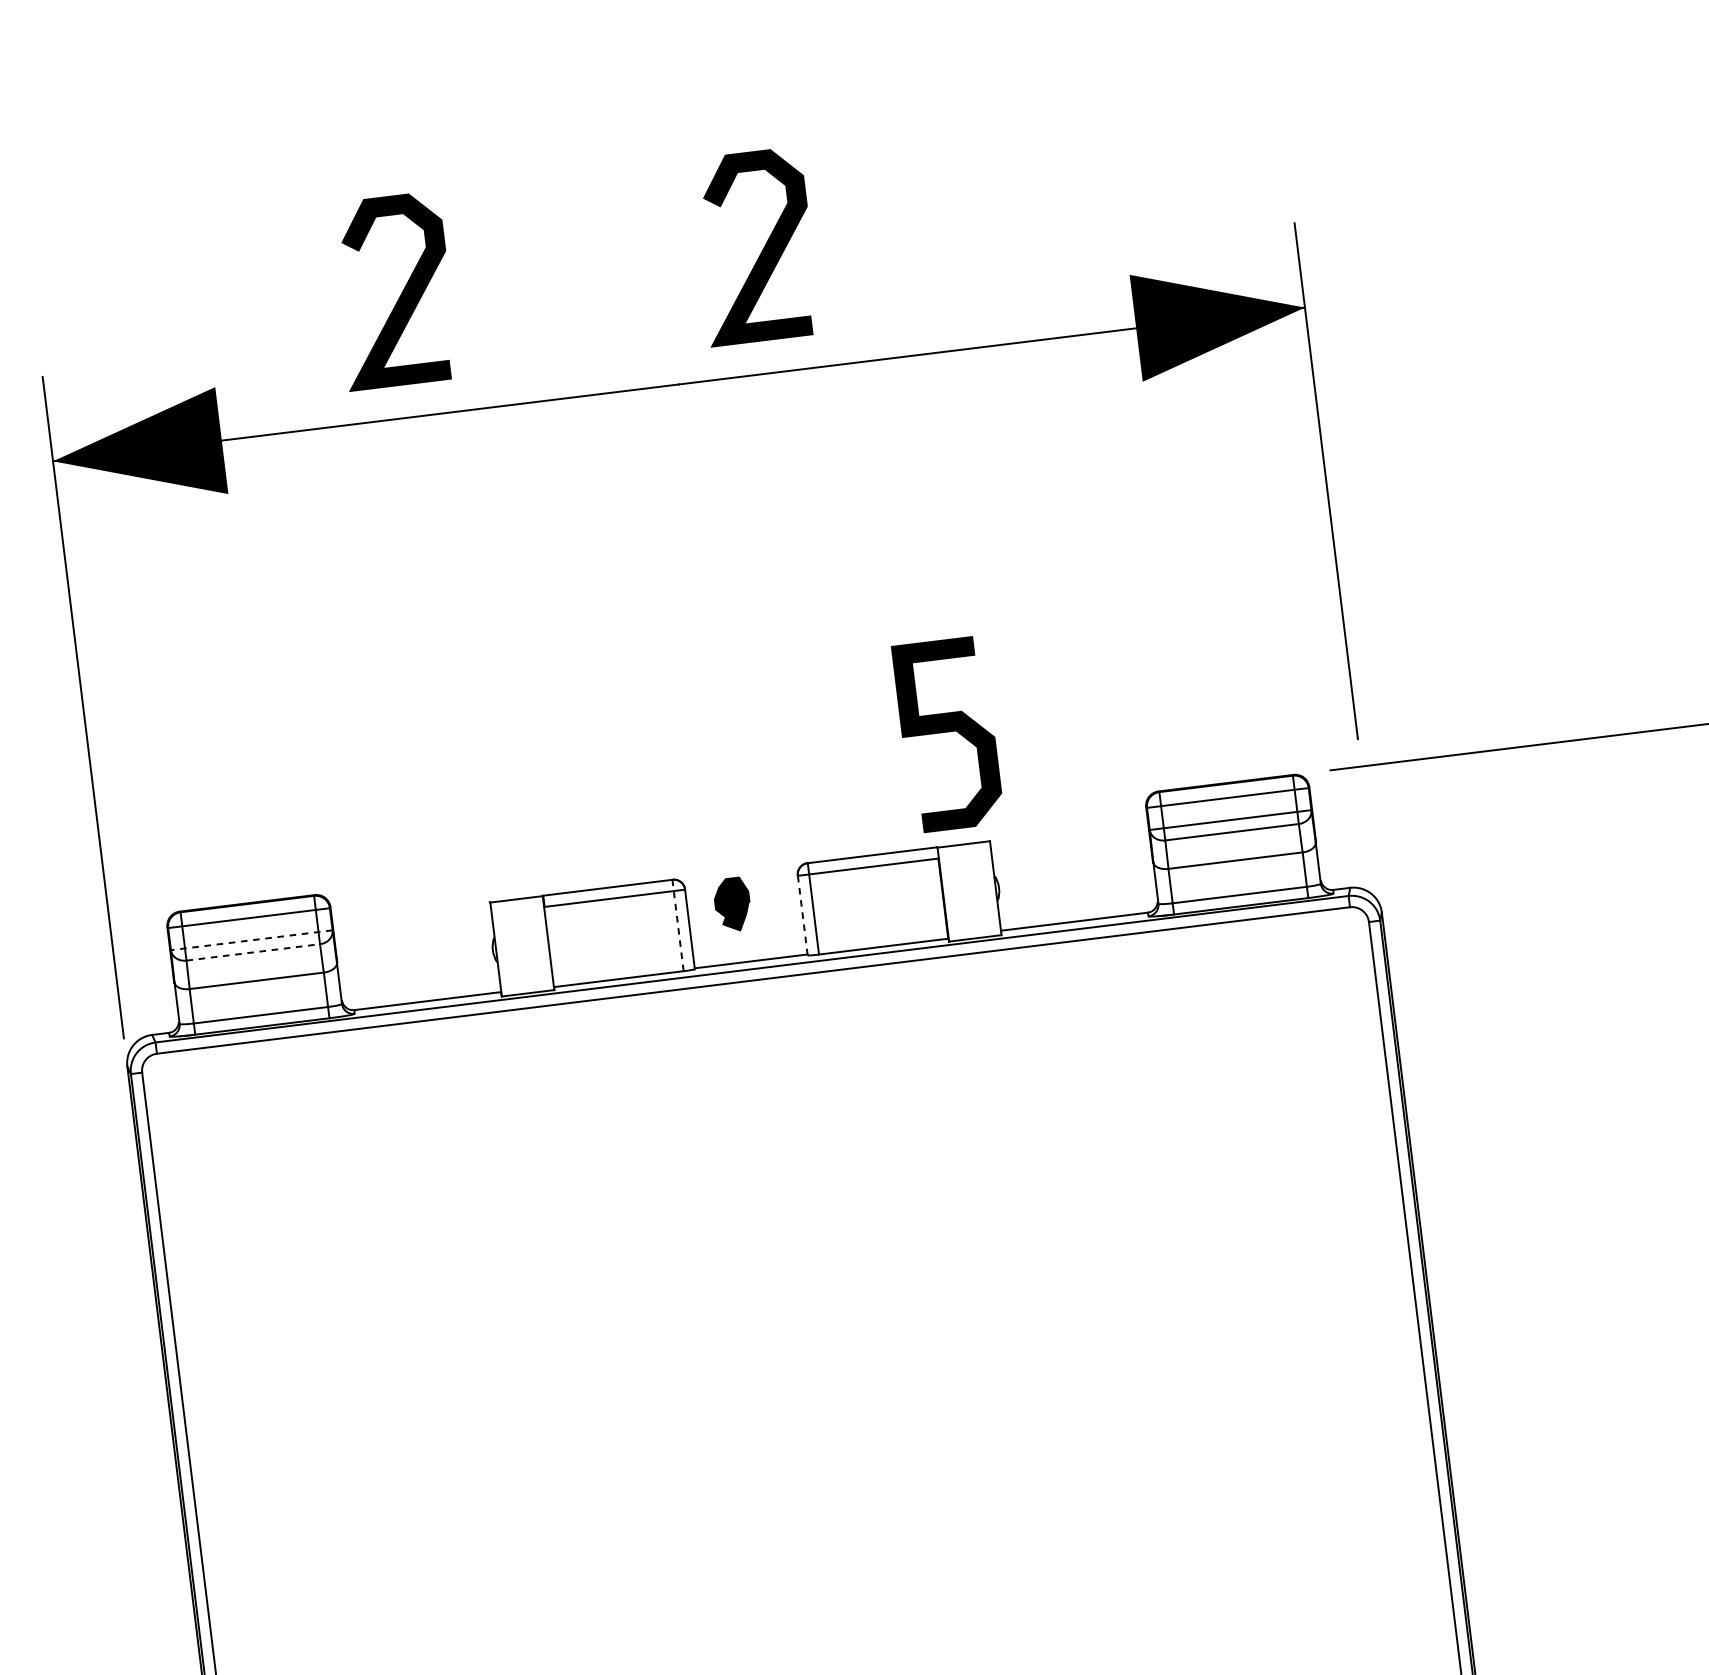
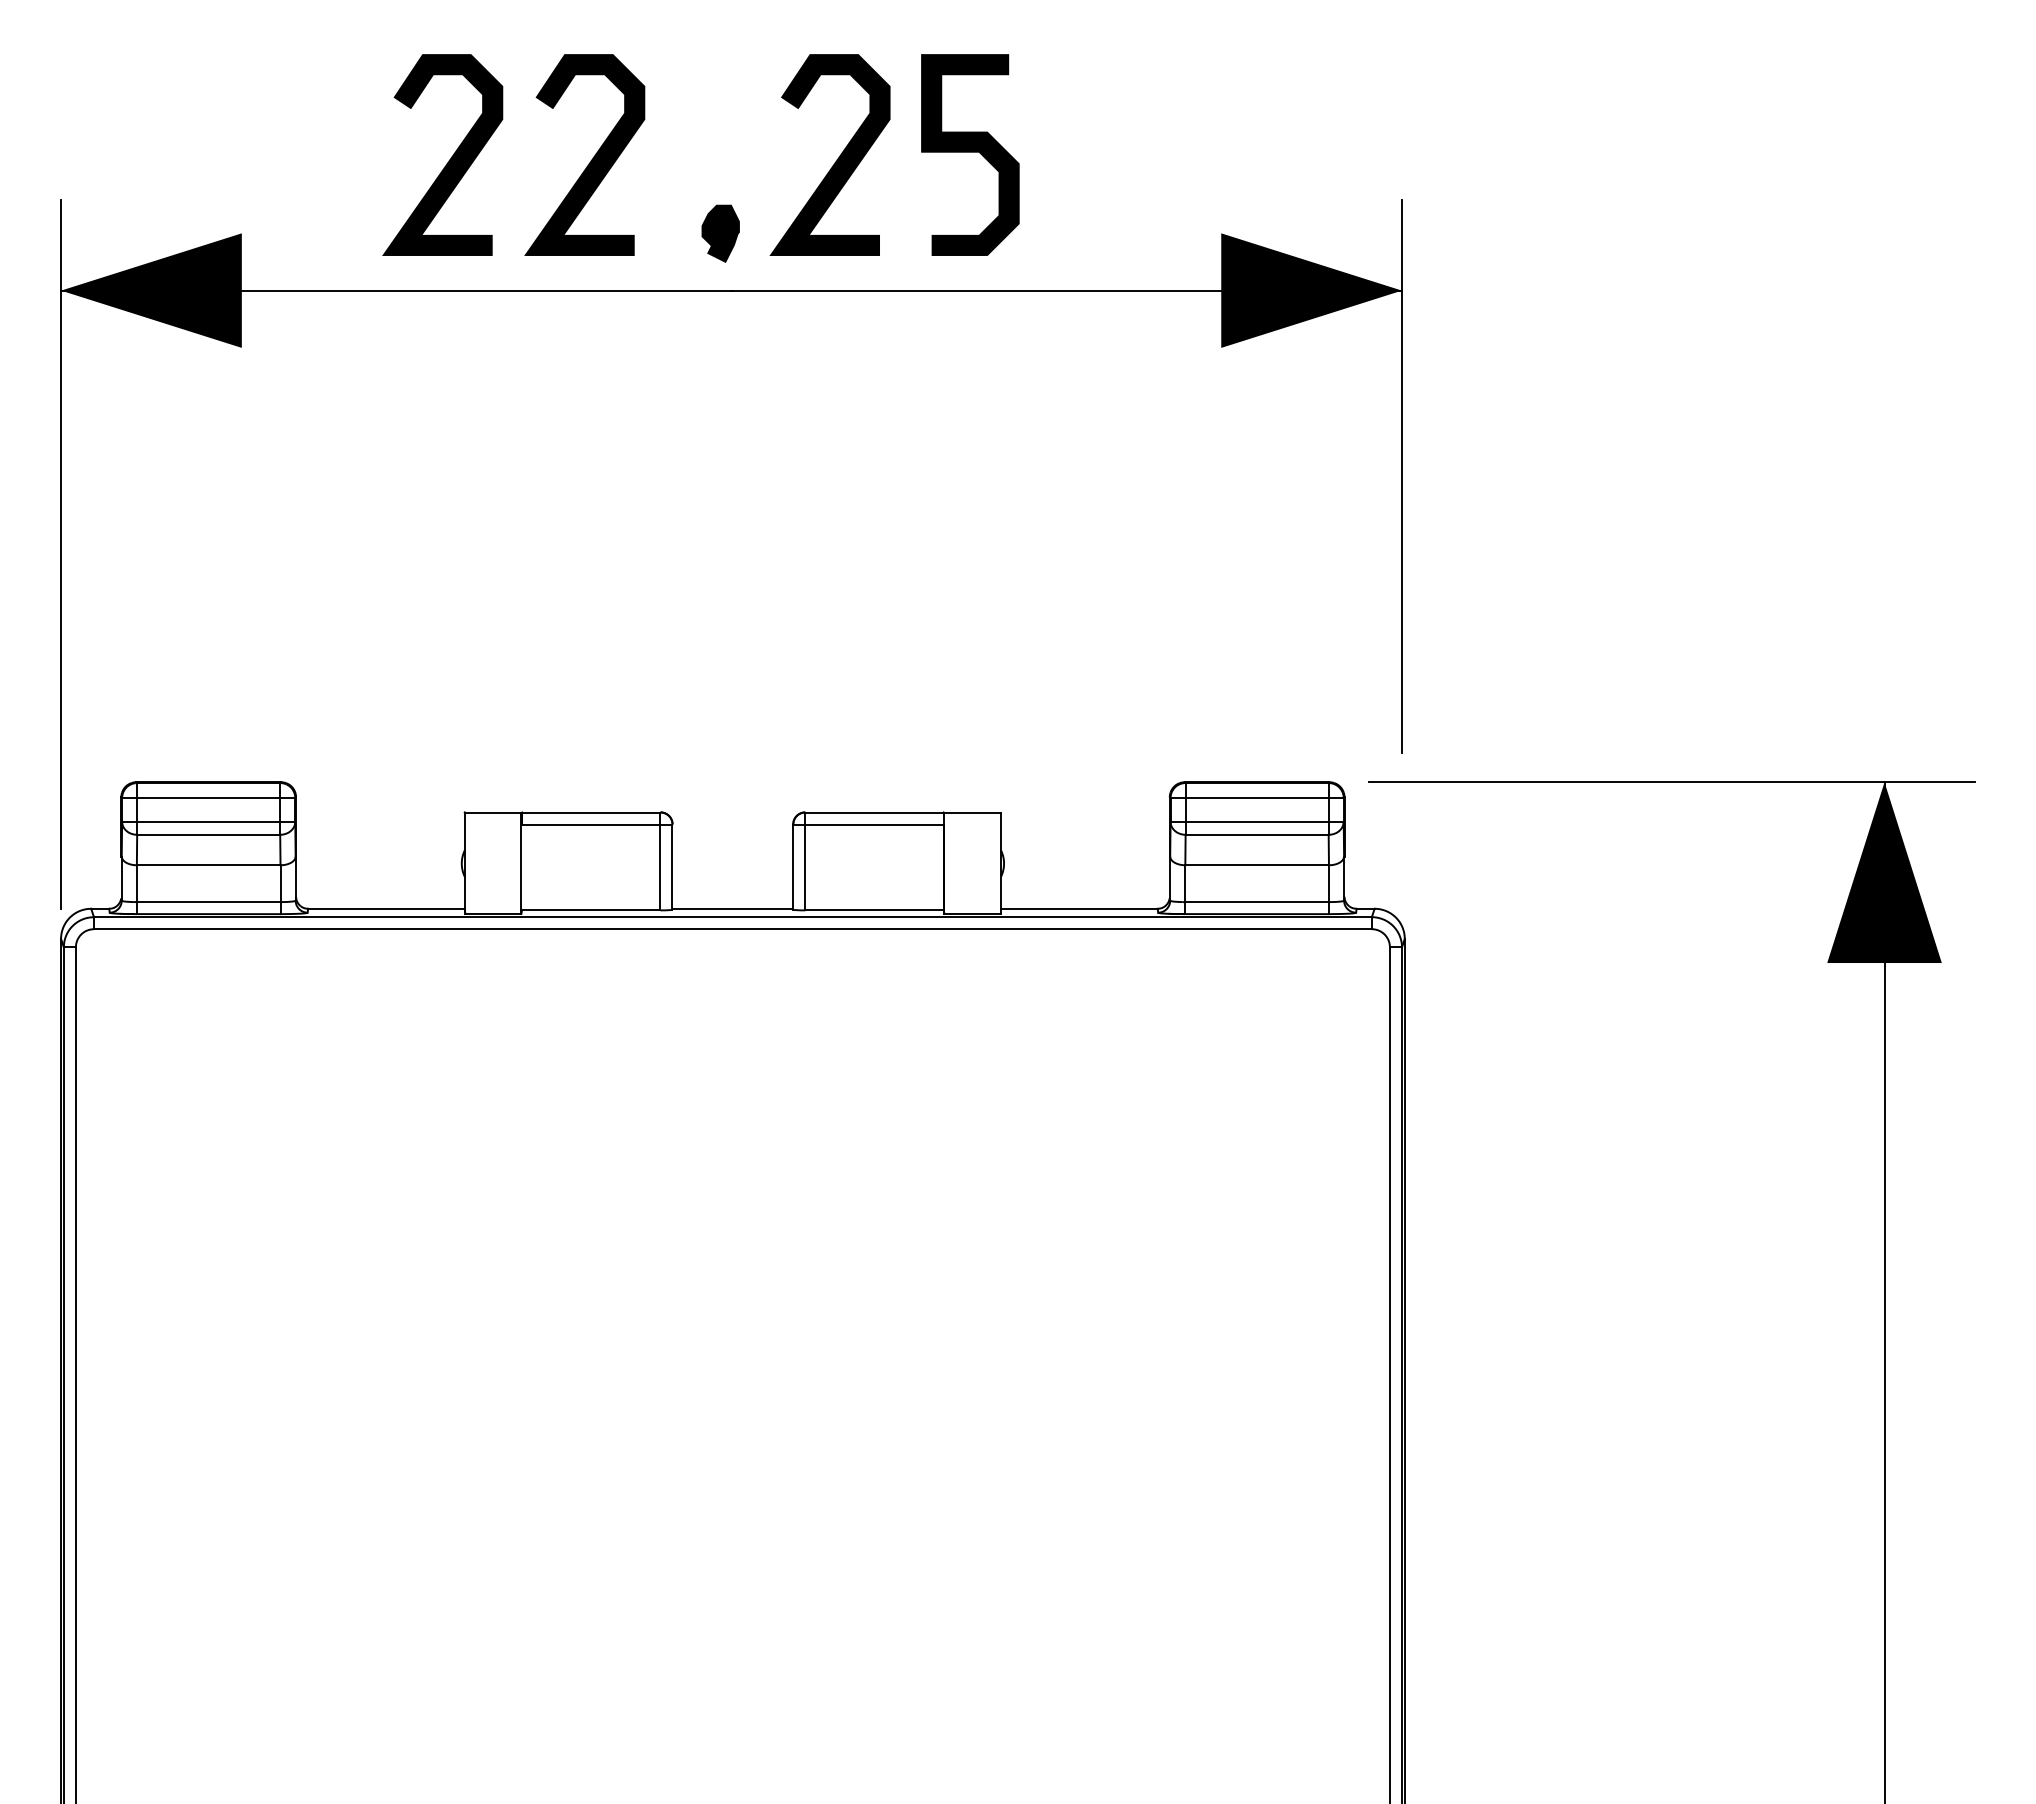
curve: (532, 279) -> (590, 160), added
curve: (948, 732) -> (970, 152), moved
part: (732, 904) -> (720, 233), moved
line: (802, 915) -> (793, 867), dashed -> solid
line: (678, 925) -> (660, 861), dashed -> solid
line: (251, 940) -> (208, 821), dashed -> solid
line: (253, 952) -> (208, 834), dashed -> solid

